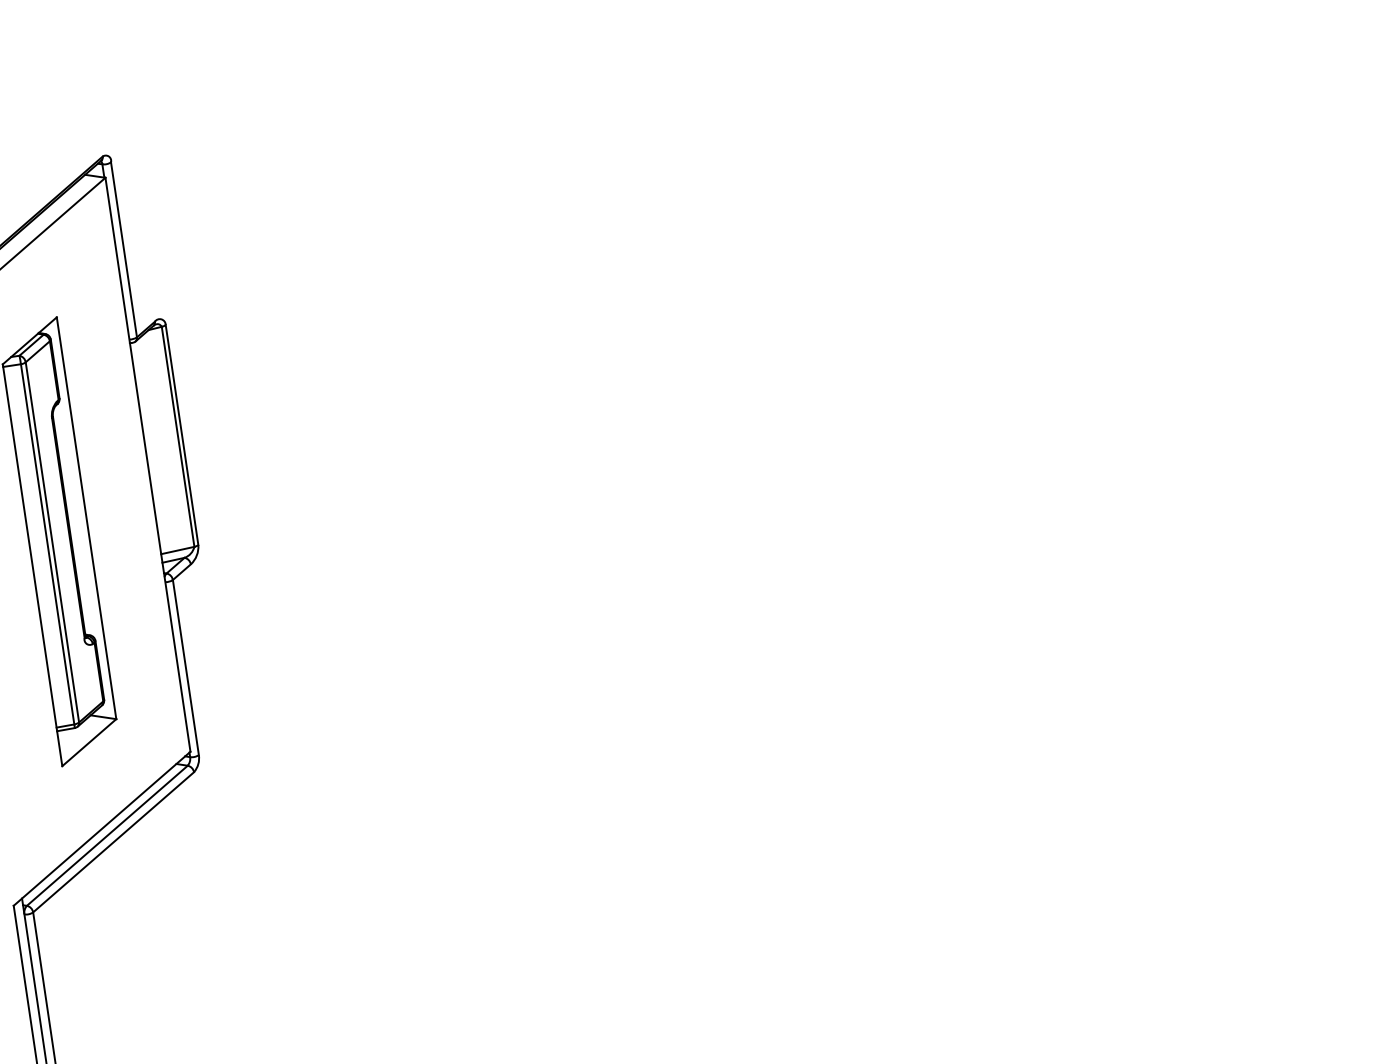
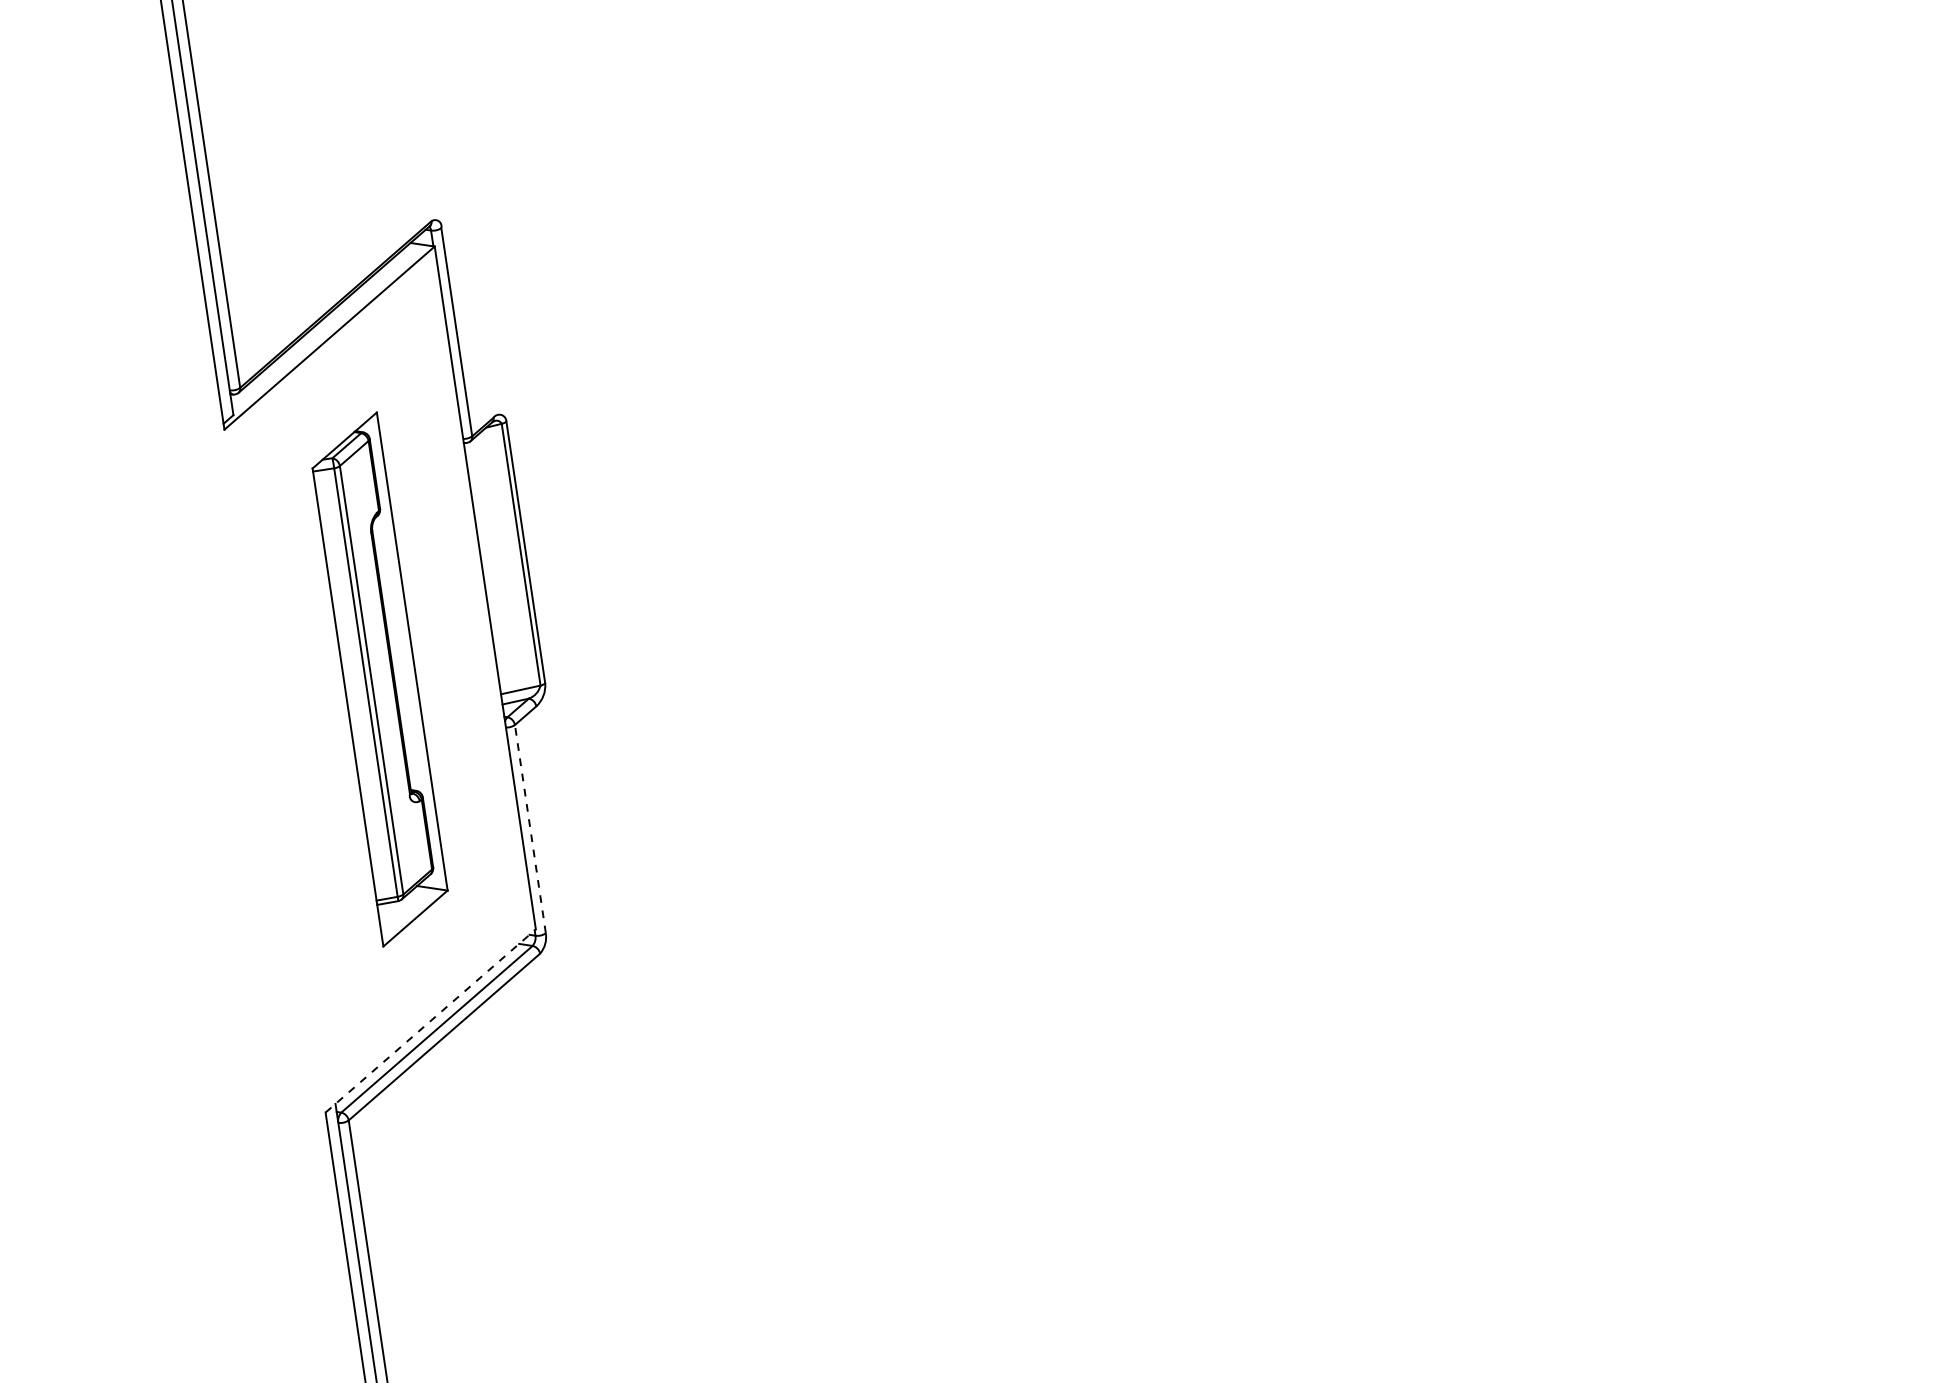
line: (185, 666) -> (530, 828), solid -> dashed
line: (102, 828) -> (431, 1020), solid -> dashed

